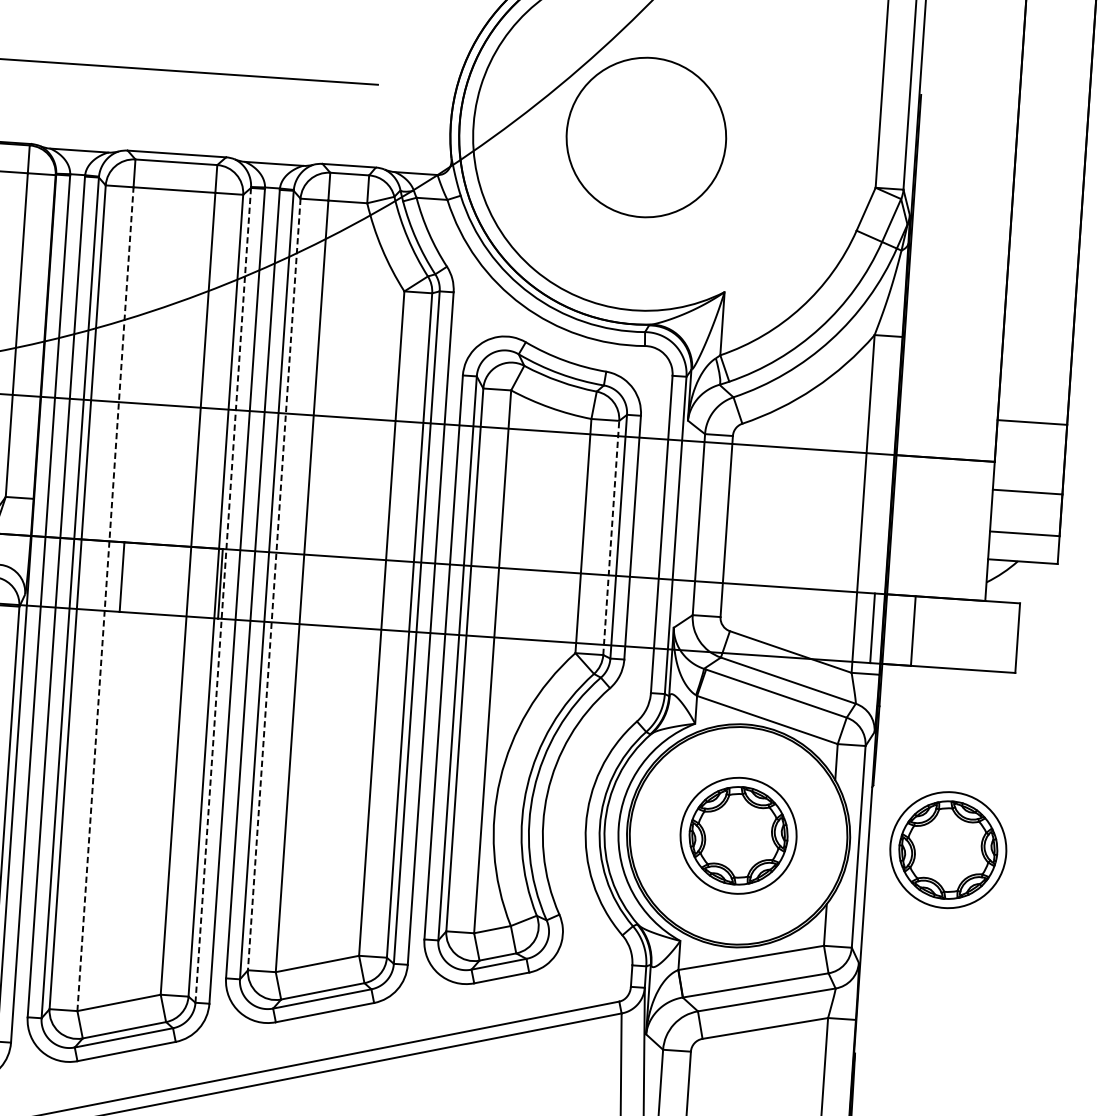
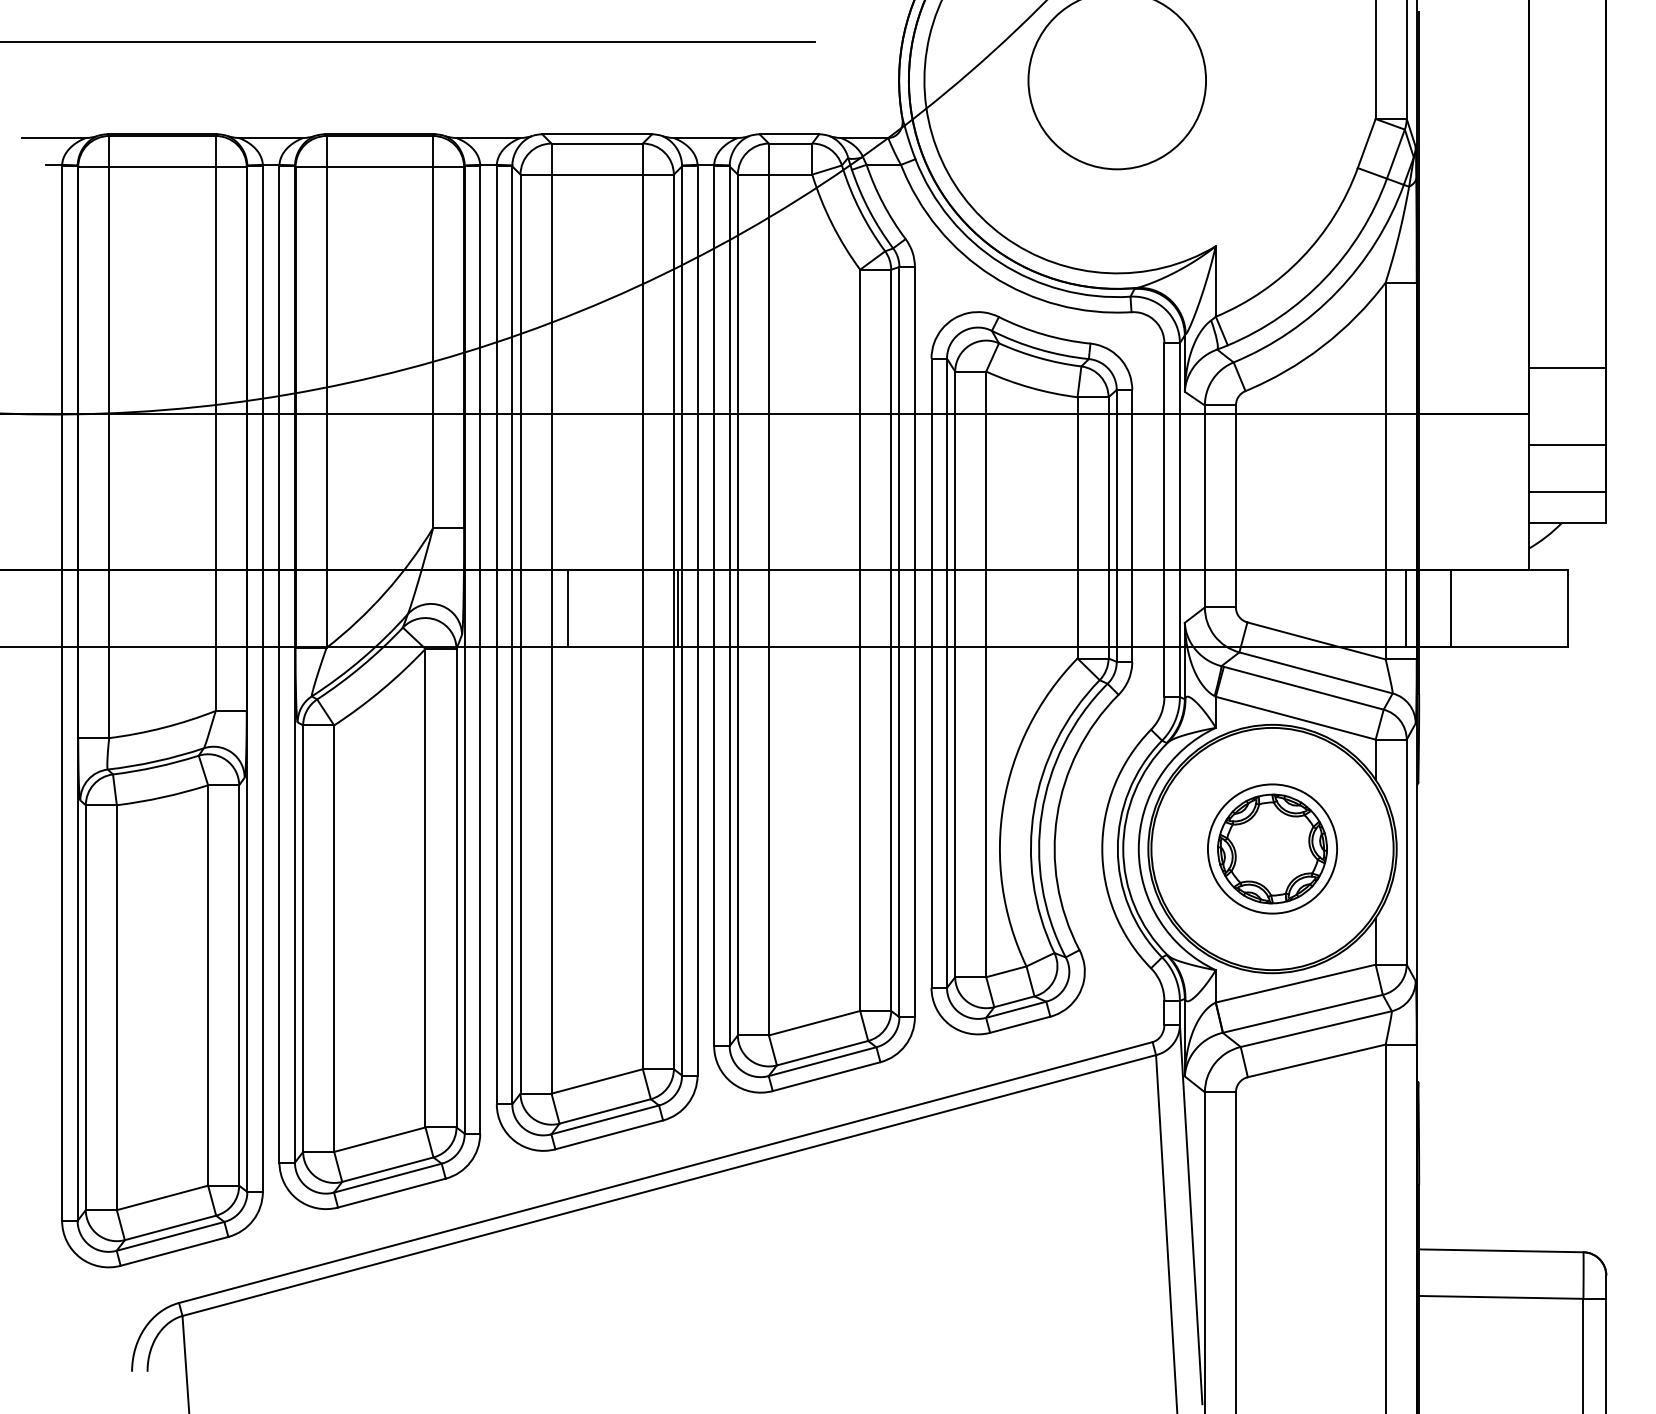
line: (611, 537) -> (1108, 527), dashed -> solid
line: (273, 584) -> (737, 605), dashed -> solid
line: (223, 594) -> (682, 620), dashed -> solid
line: (105, 599) -> (551, 634), dashed -> solid
part: (948, 849) -> (1506, 848), removed

